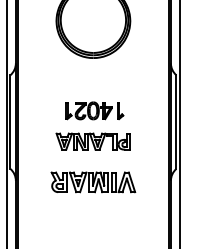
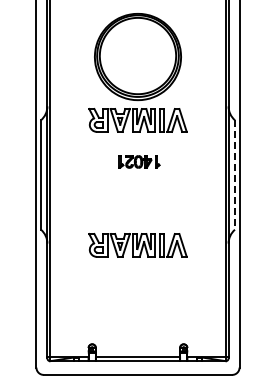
part: (92, 75) -> (137, 120), added
part: (94, 110) -> (139, 161), size x0.6
line: (175, 122) -> (234, 175), solid -> dashed
part: (92, 141) -> (137, 197), removed

